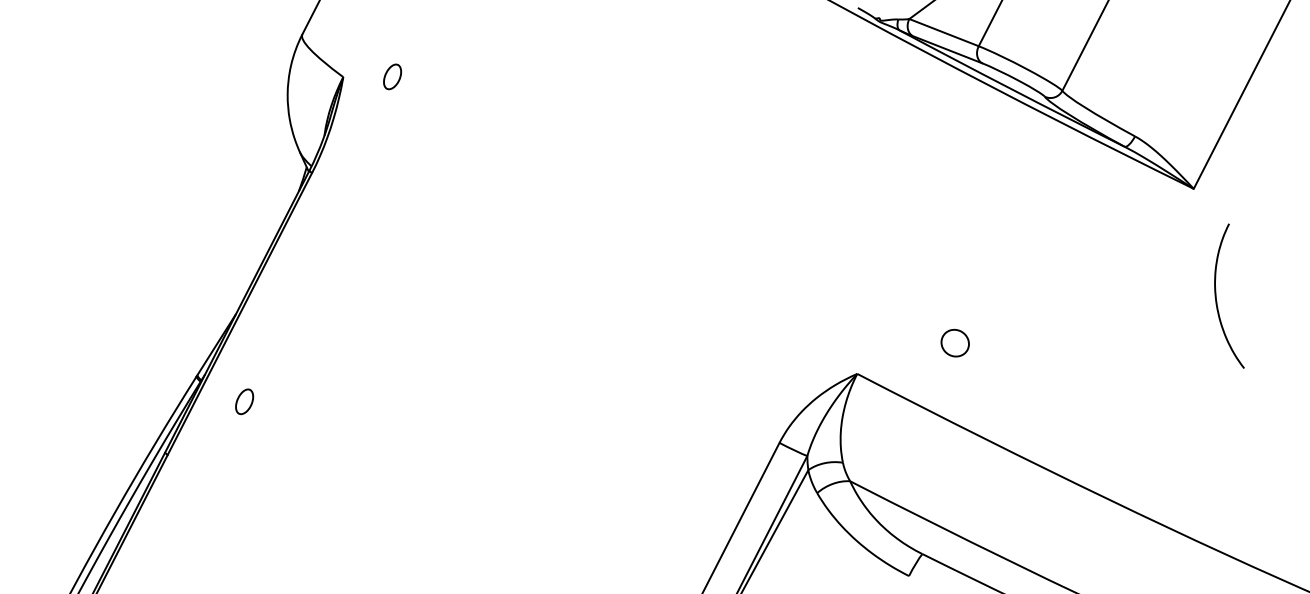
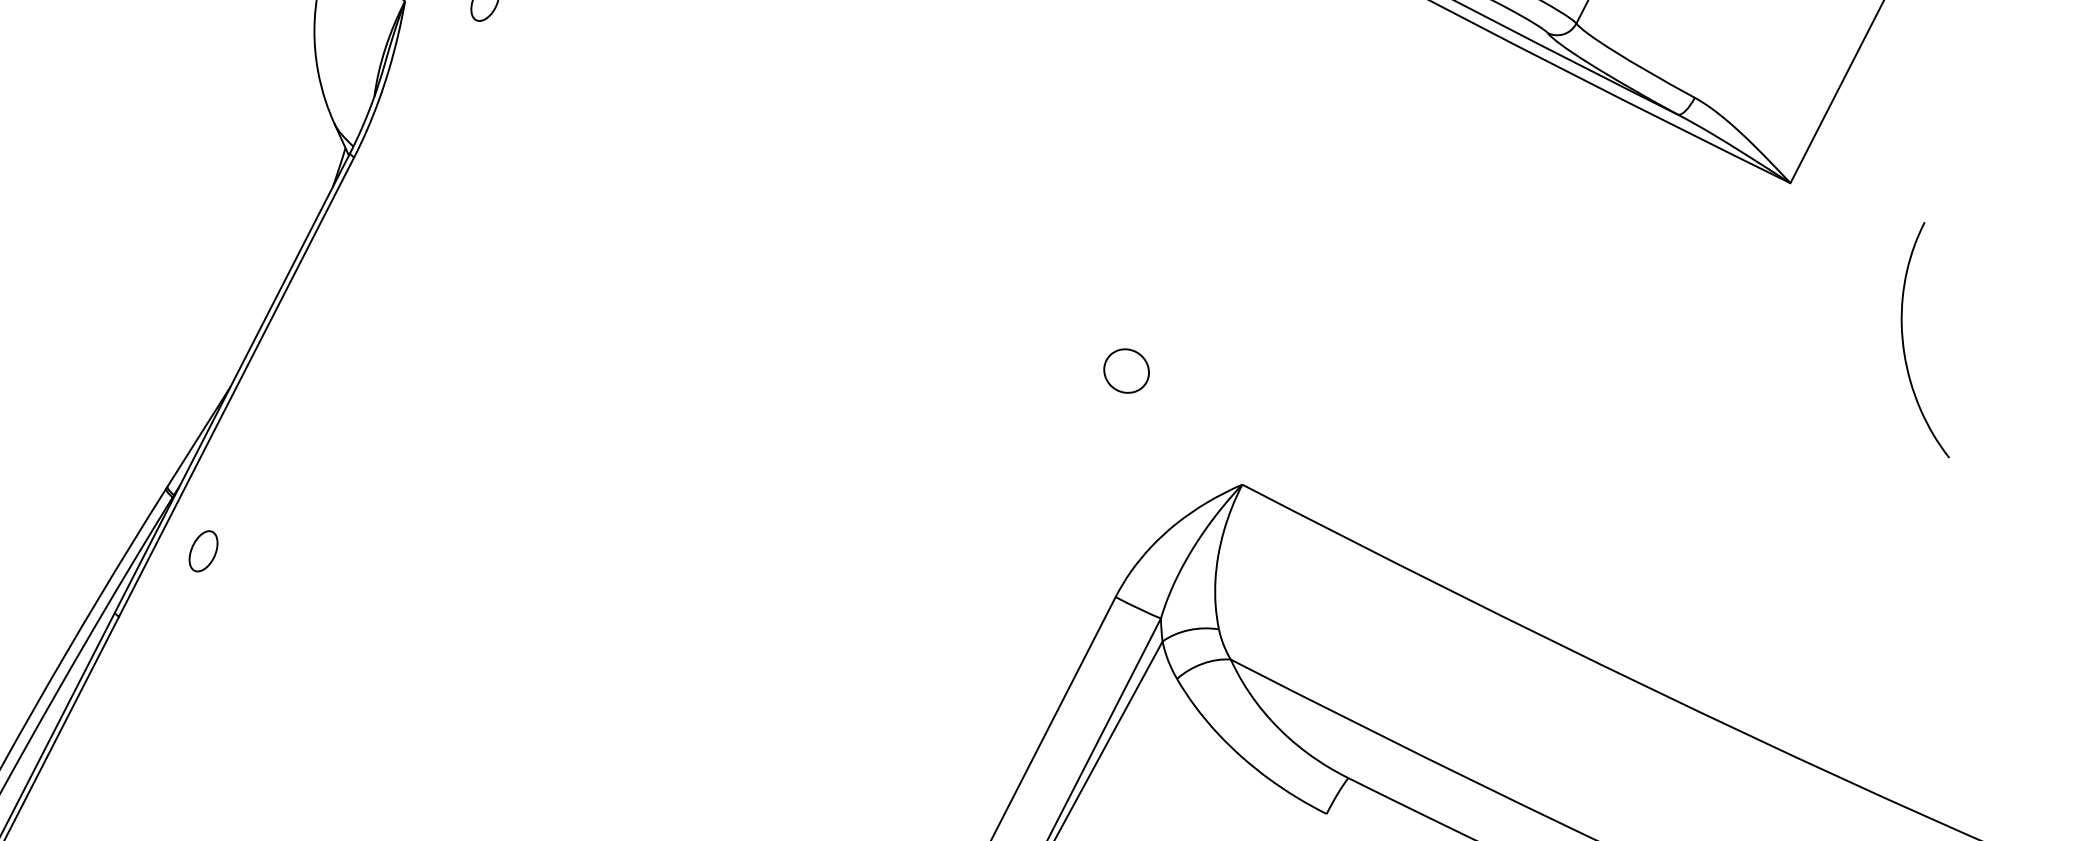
curve: (1216, 295) -> (1904, 339), moved
part: (954, 342) -> (1125, 369), moved
part: (244, 401) -> (203, 550), moved

